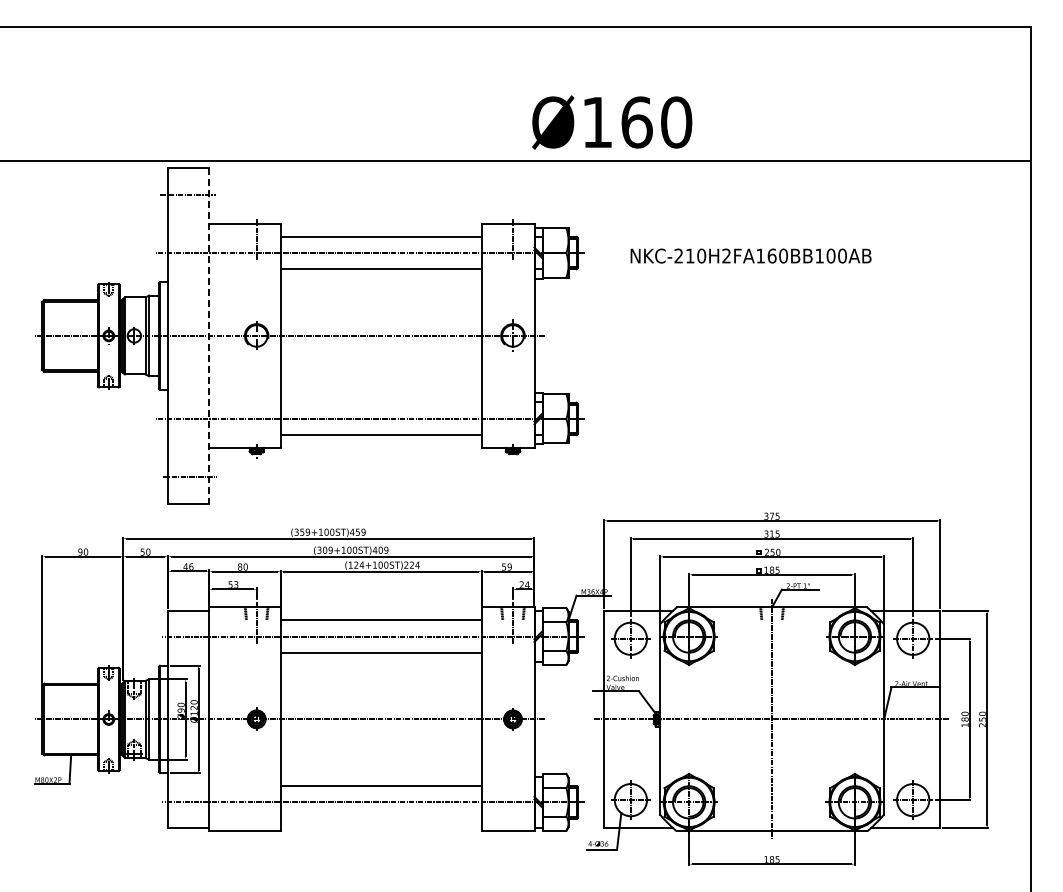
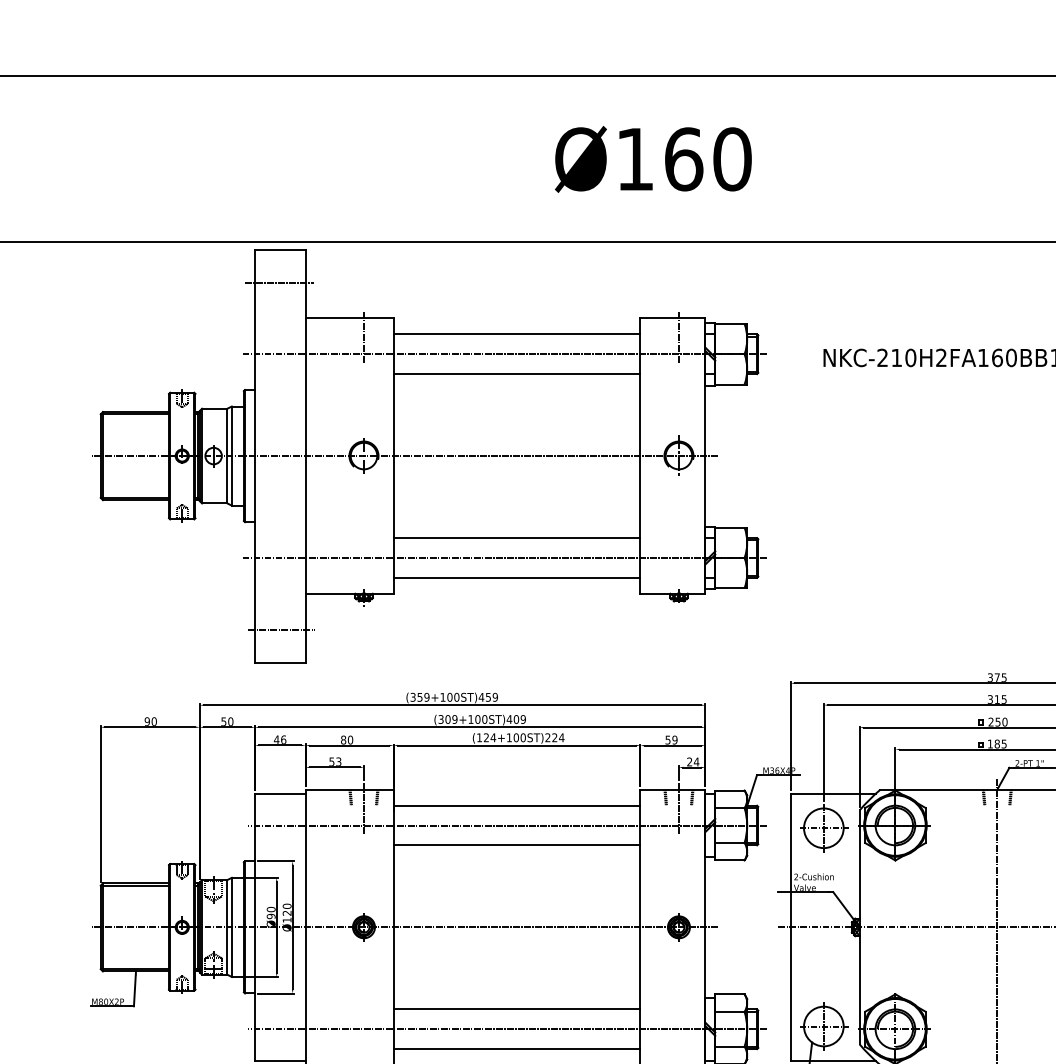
text: (612, 122) -> (653, 159), moved
line: (209, 336) -> (305, 456), dashed -> solid
line: (380, 402) -> (516, 537), added
line: (380, 818) -> (516, 1049), added

